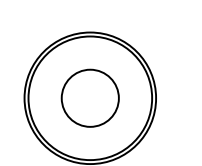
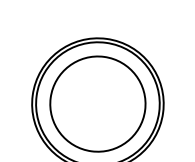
circle: (89, 97) -> (97, 103), size x1.67

